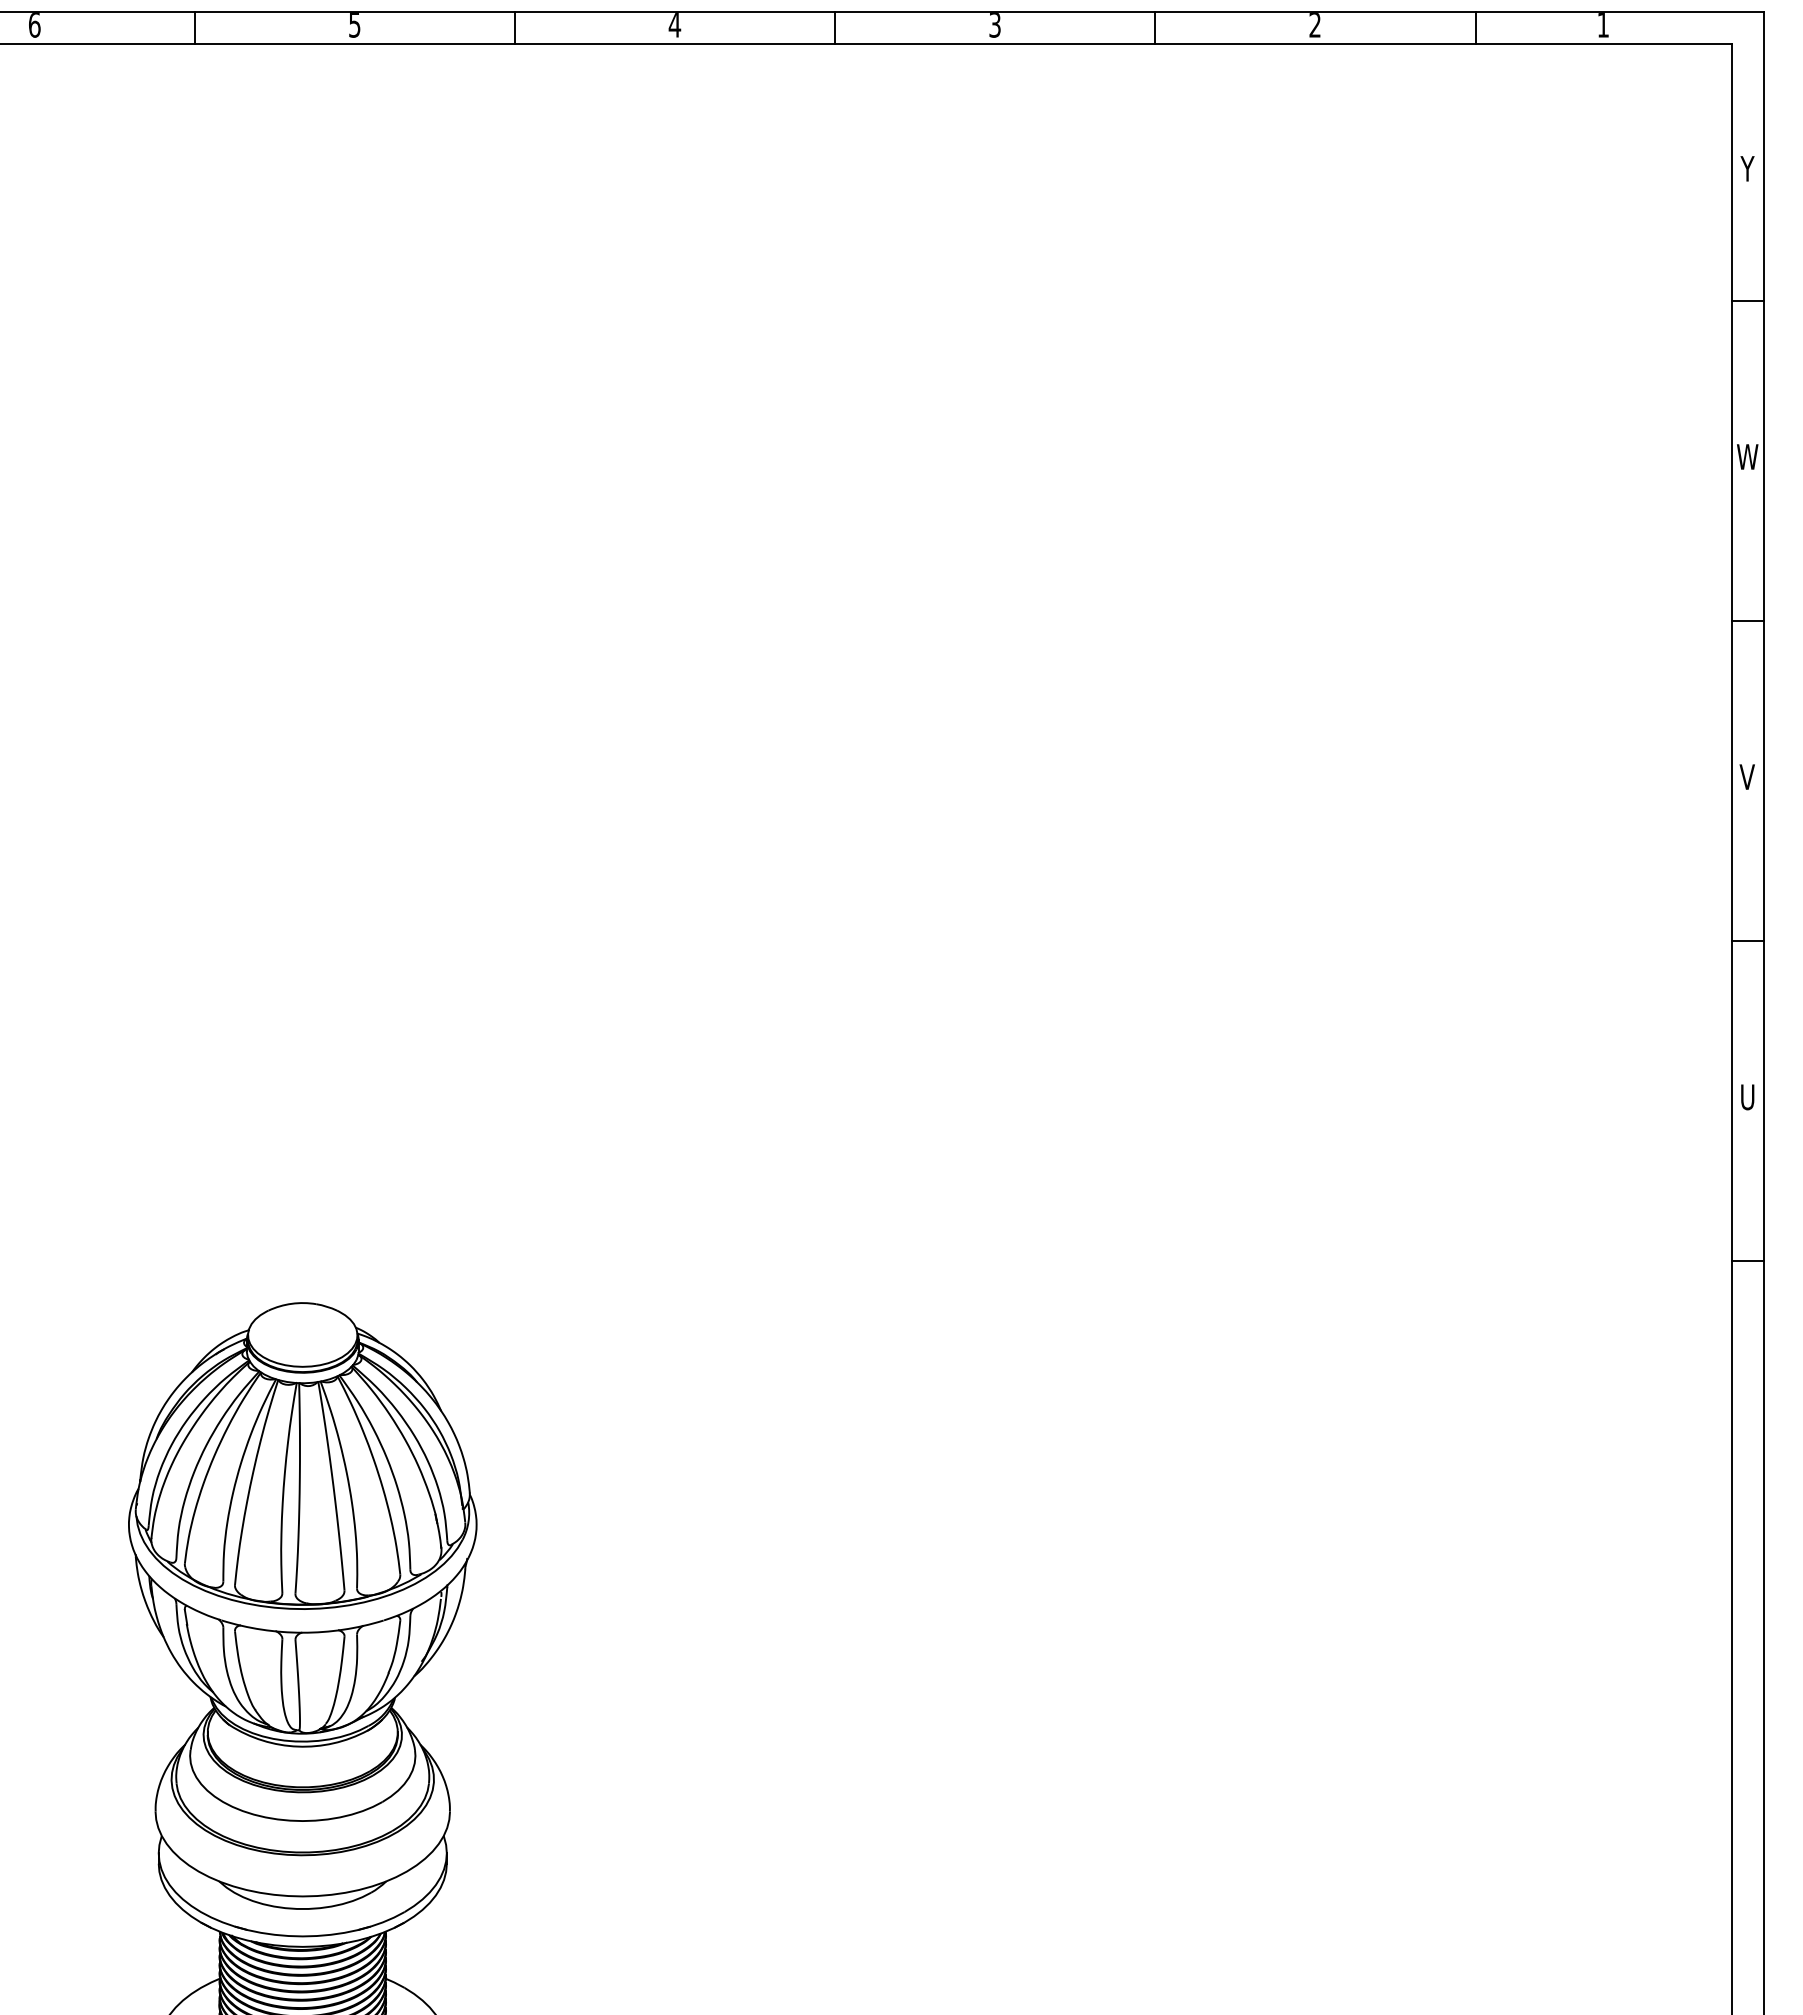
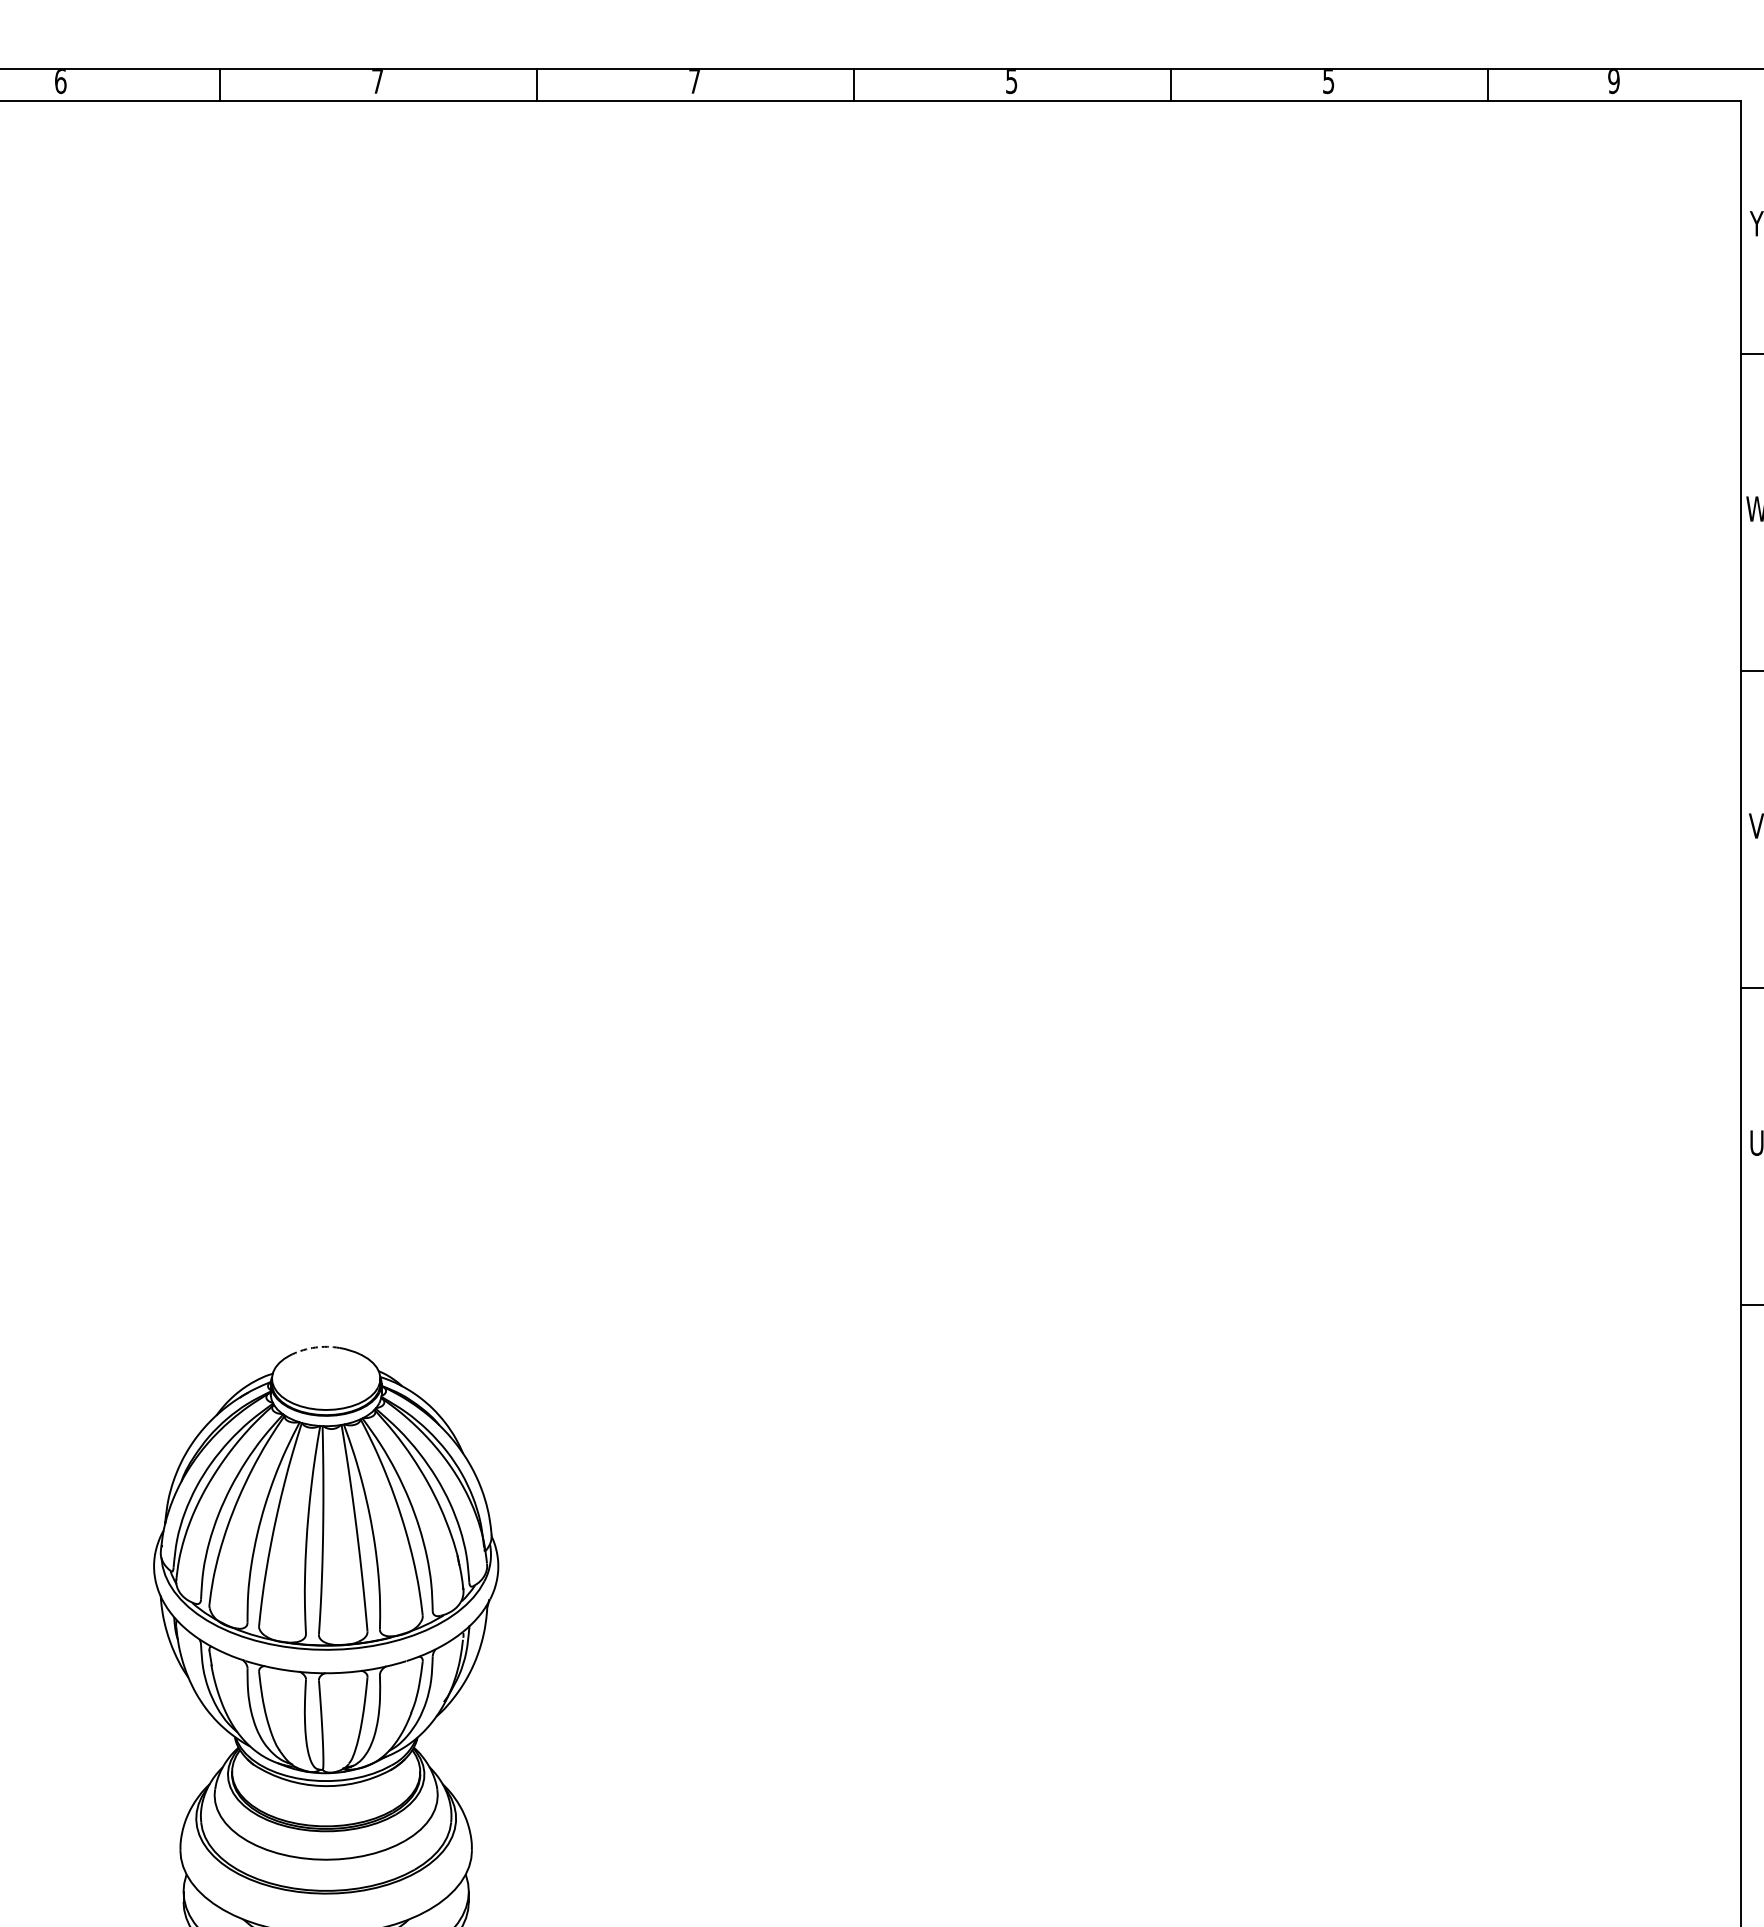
text: (354, 25) -> (377, 81), 5 -> 7
text: (674, 25) -> (694, 81), 4 -> 7
text: (995, 25) -> (1012, 81), 3 -> 5
text: (1314, 25) -> (1327, 81), 2 -> 5
text: (1603, 25) -> (1614, 81), 1 -> 9
arc: (291, 1303) -> (315, 1347), solid -> dashed

